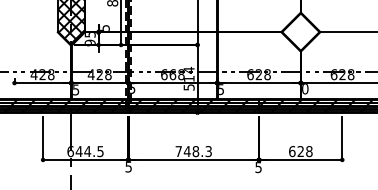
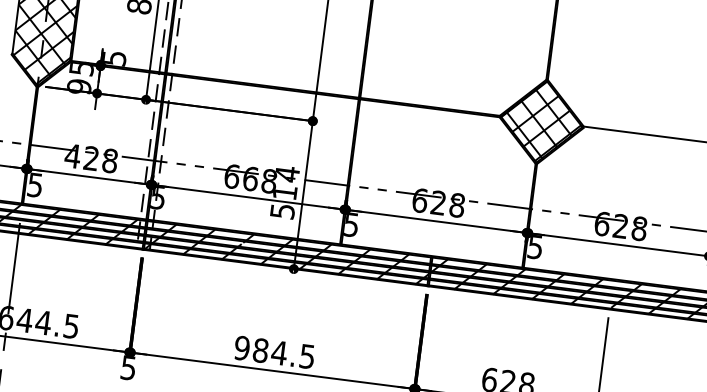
hatch: (300, 31) -> (541, 120), added
text: (305, 89) -> (535, 248), 0 -> 5
text: (193, 151) -> (274, 352), 748.3 -> 984.5

